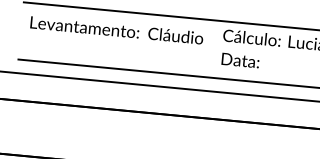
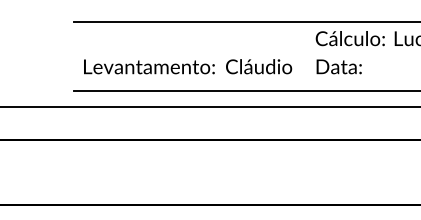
text: (117, 30) -> (188, 66), moved

